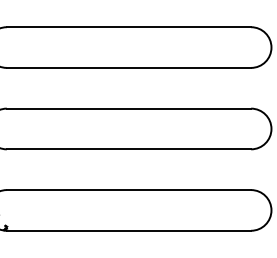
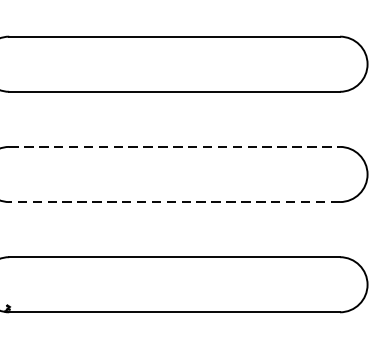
line: (129, 108) -> (175, 146), solid -> dashed
line: (128, 149) -> (173, 202), solid -> dashed

